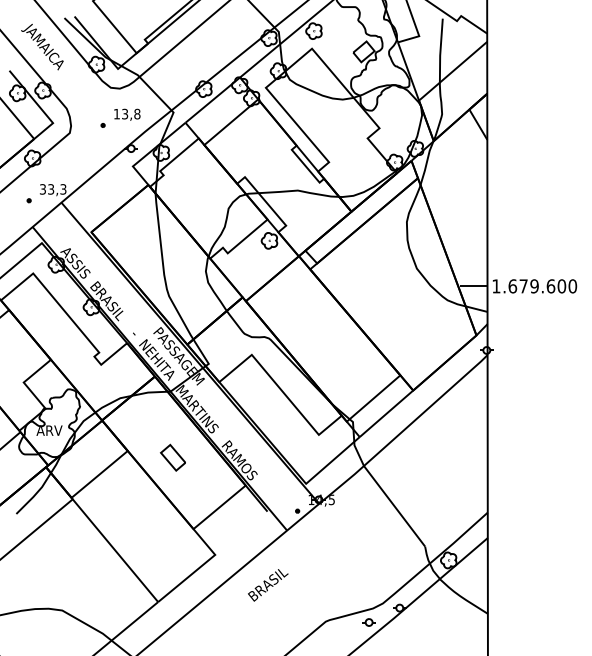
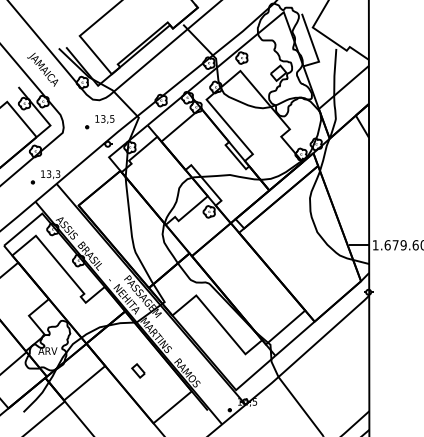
text: (137, 113) -> (112, 118), 13,8 -> 13,5
text: (42, 189) -> (42, 174), 33,3 -> 13,3
part: (172, 457) -> (138, 370), size x0.71

